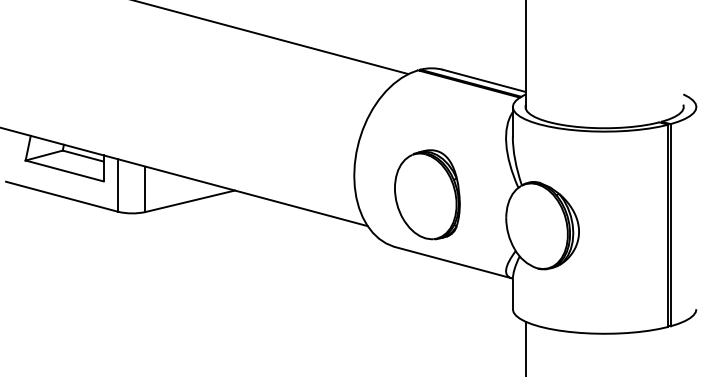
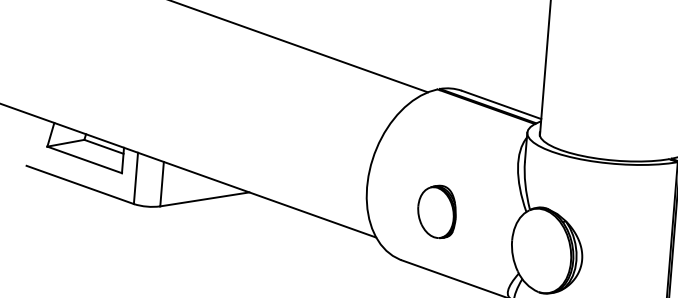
part: (427, 194) -> (437, 211), size x0.6

